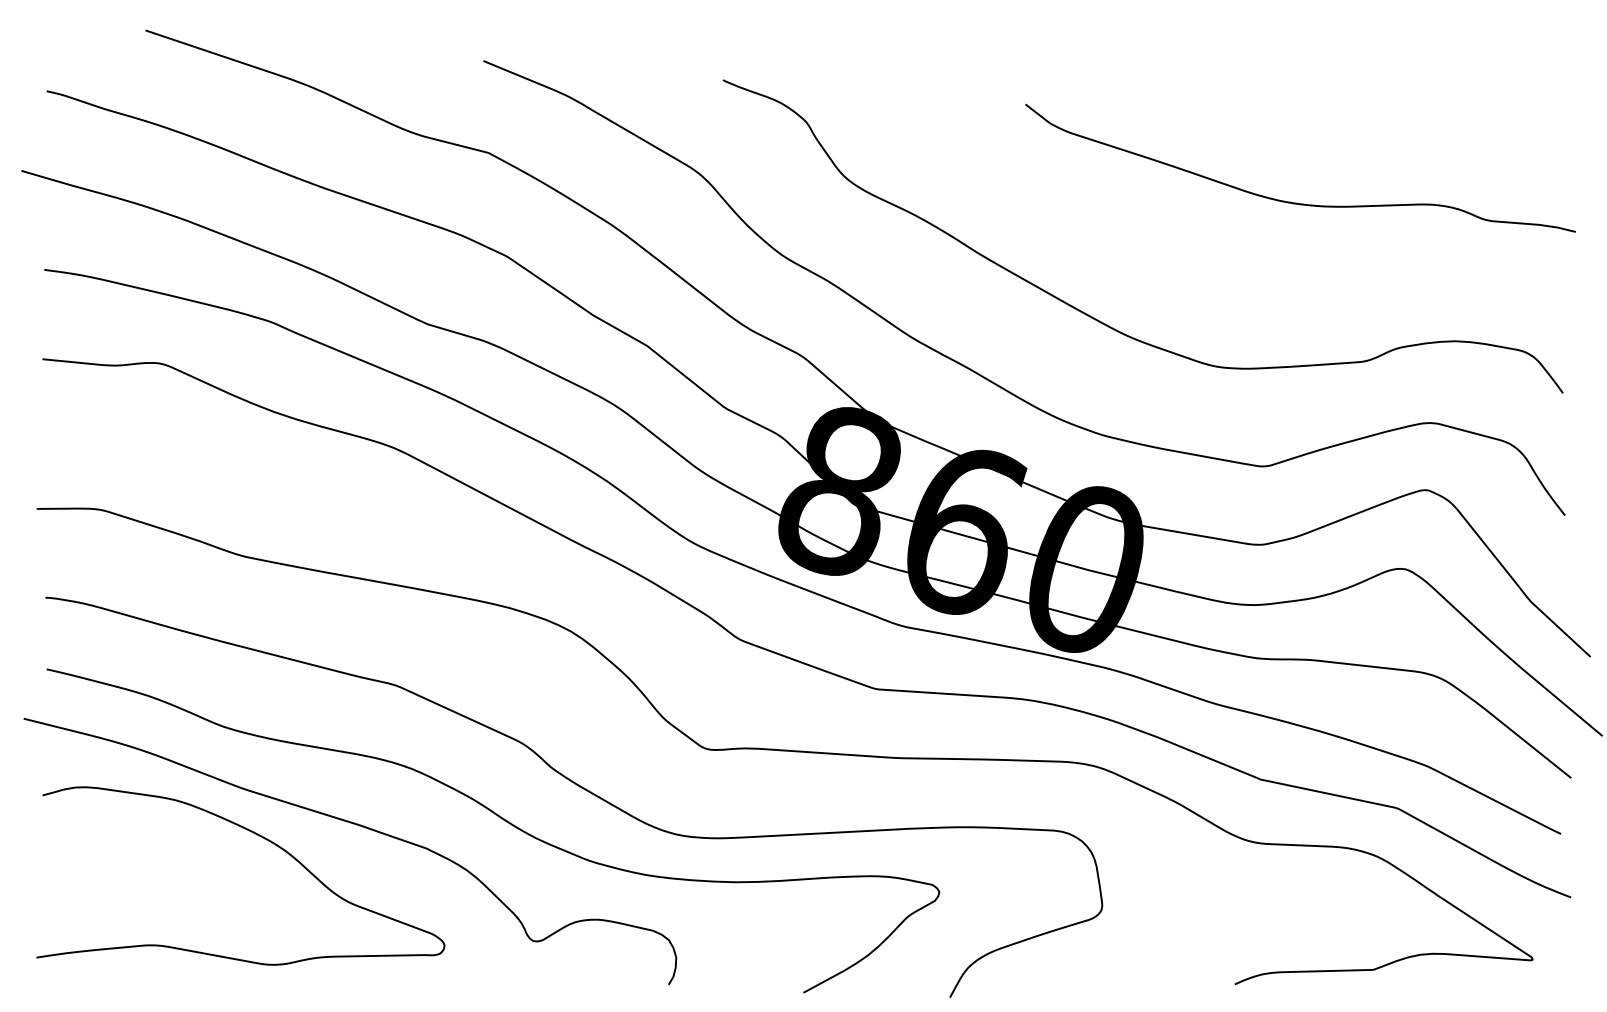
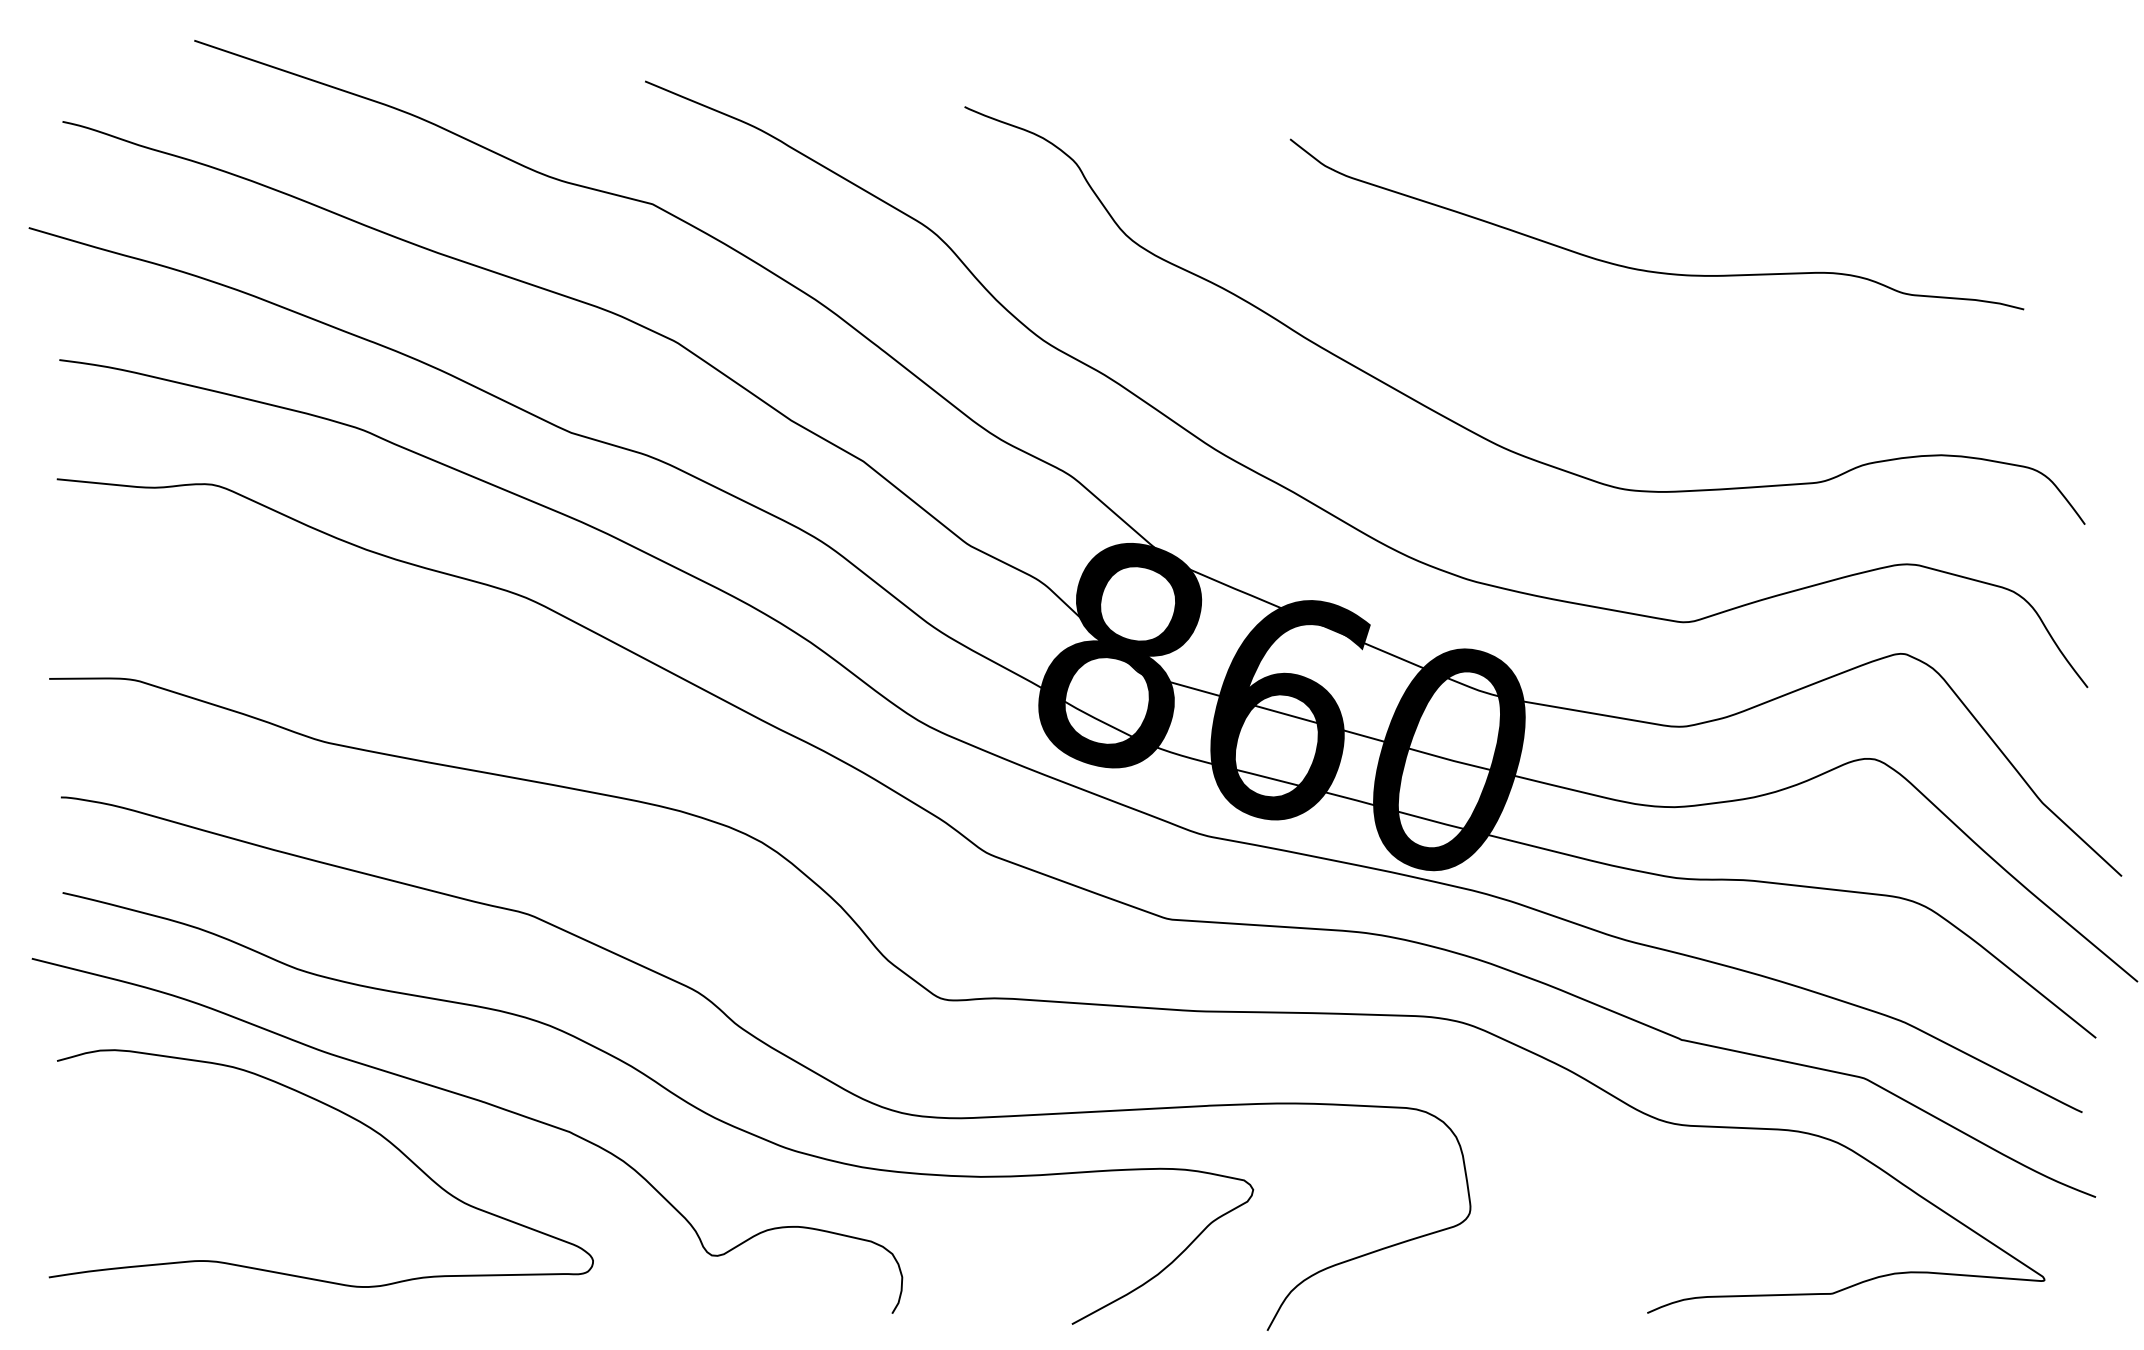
curve: (1296, 202) -> (1651, 270), moved

